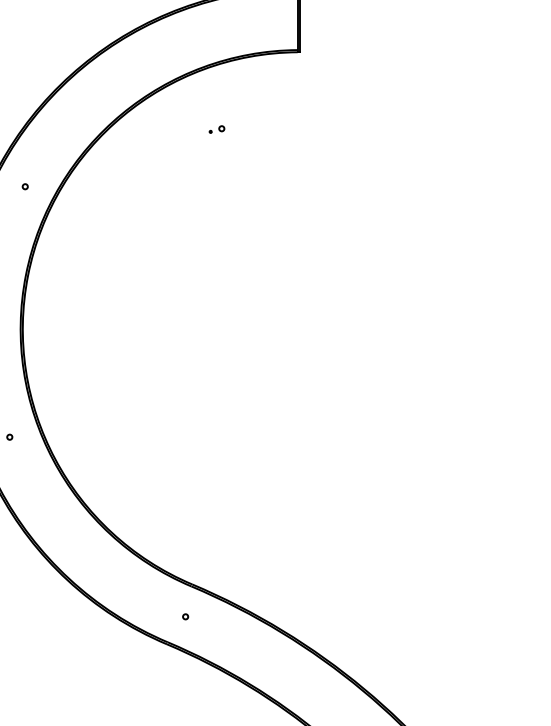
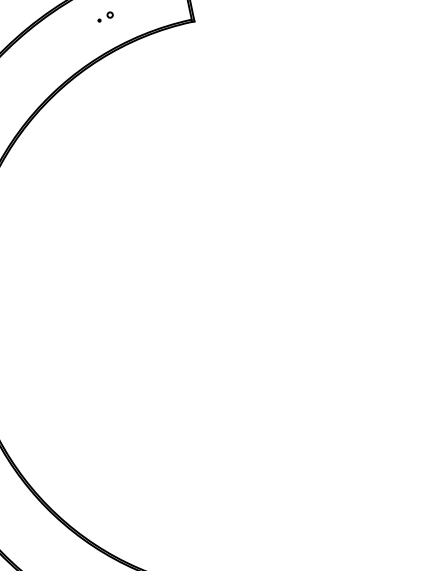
part: (216, 129) -> (104, 16), moved

